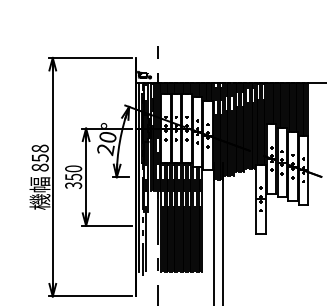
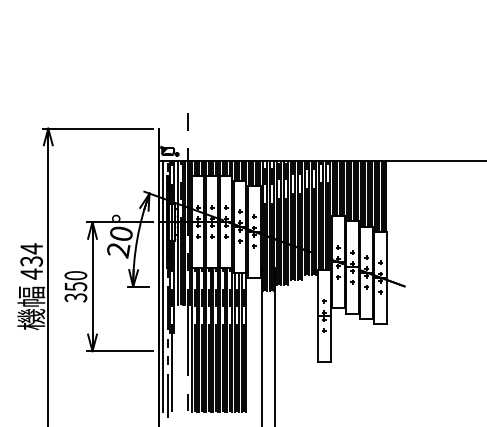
text: (40, 158) -> (31, 261), 858 -> 434

